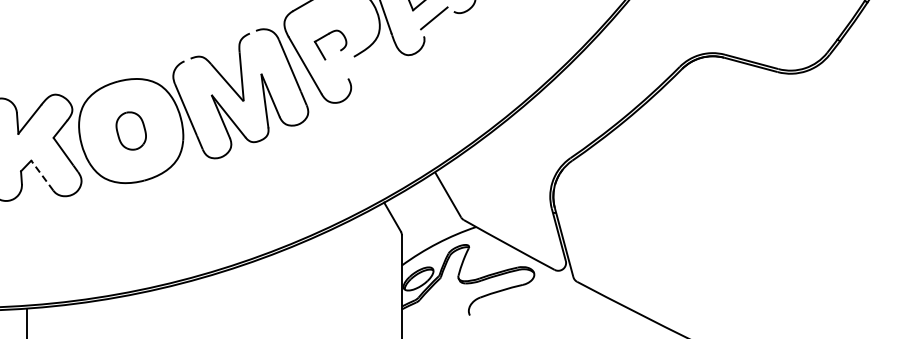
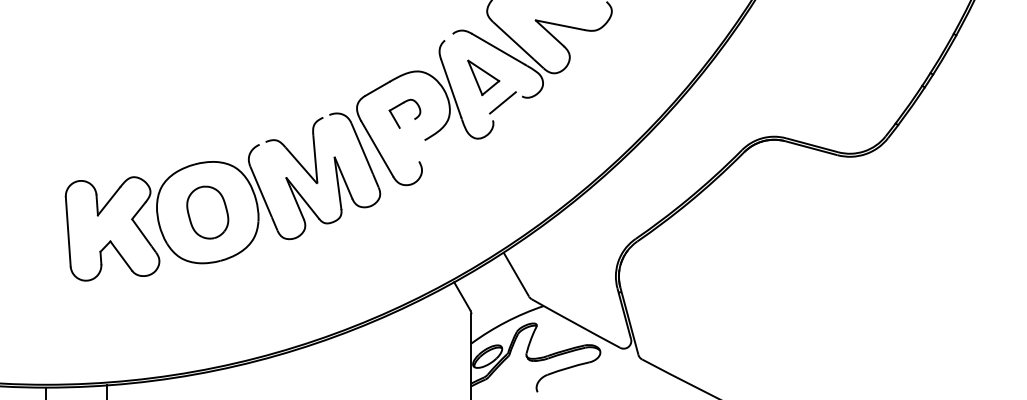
part: (324, 37) -> (399, 106), moved
part: (130, 130) -> (207, 212), size x1.43
line: (41, 175) -> (120, 255), dashed -> solid

